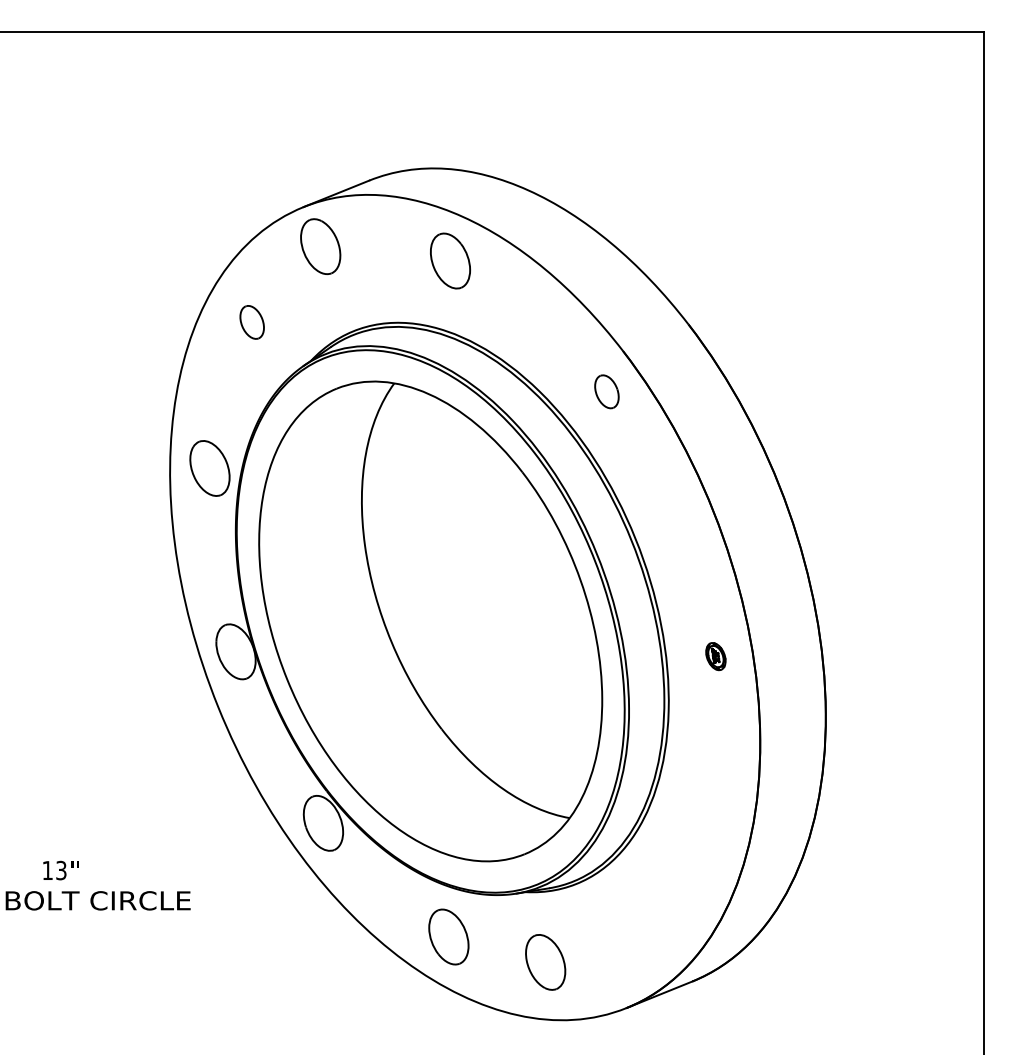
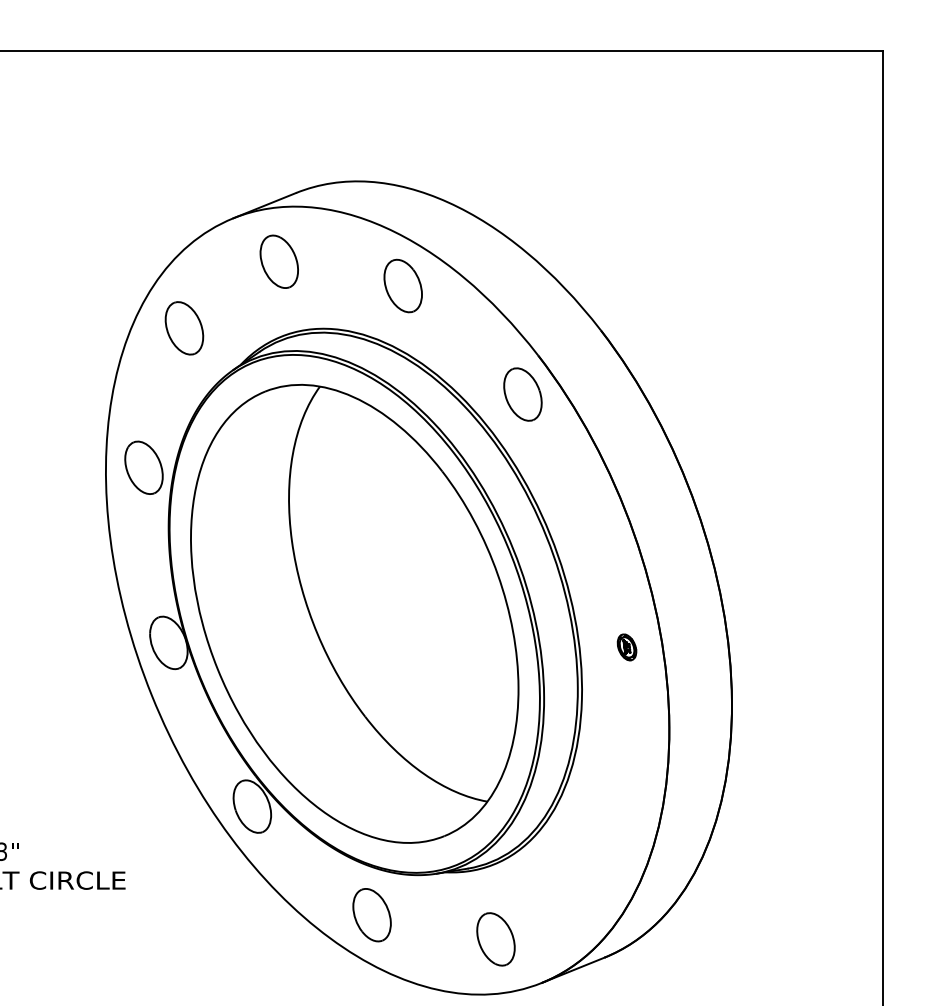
part: (320, 246) -> (279, 261), moved
part: (450, 260) -> (403, 285), moved
part: (251, 322) -> (183, 328), size x1.67
part: (606, 391) -> (522, 394), size x1.67
part: (545, 962) -> (495, 939), moved

